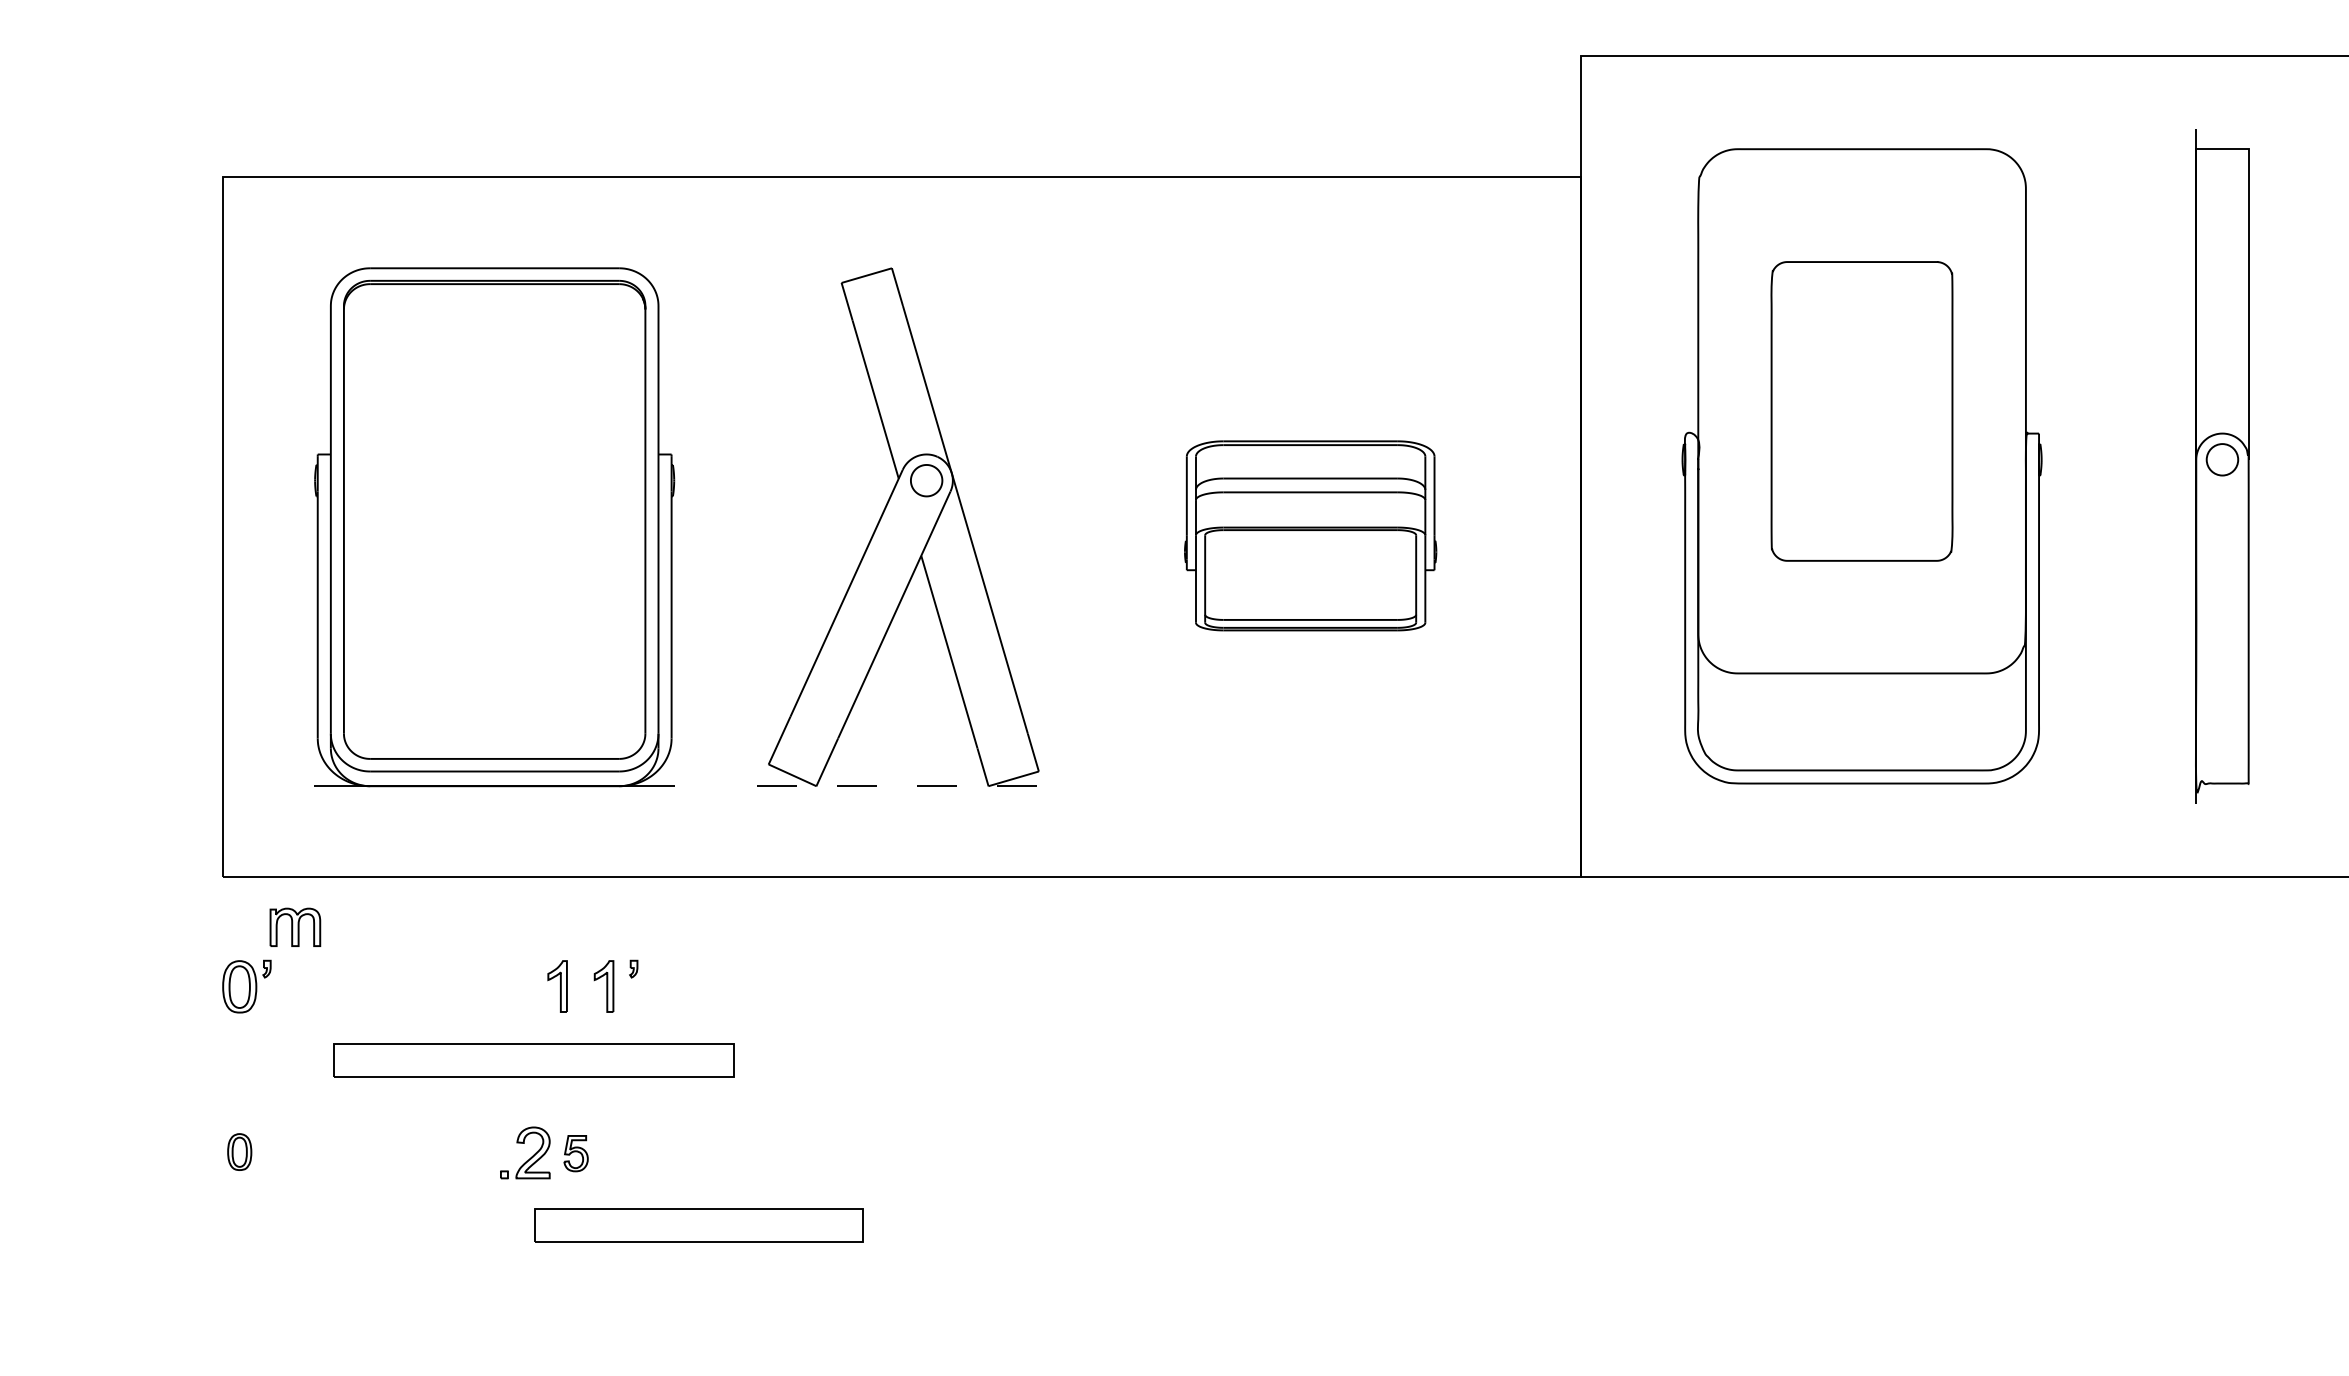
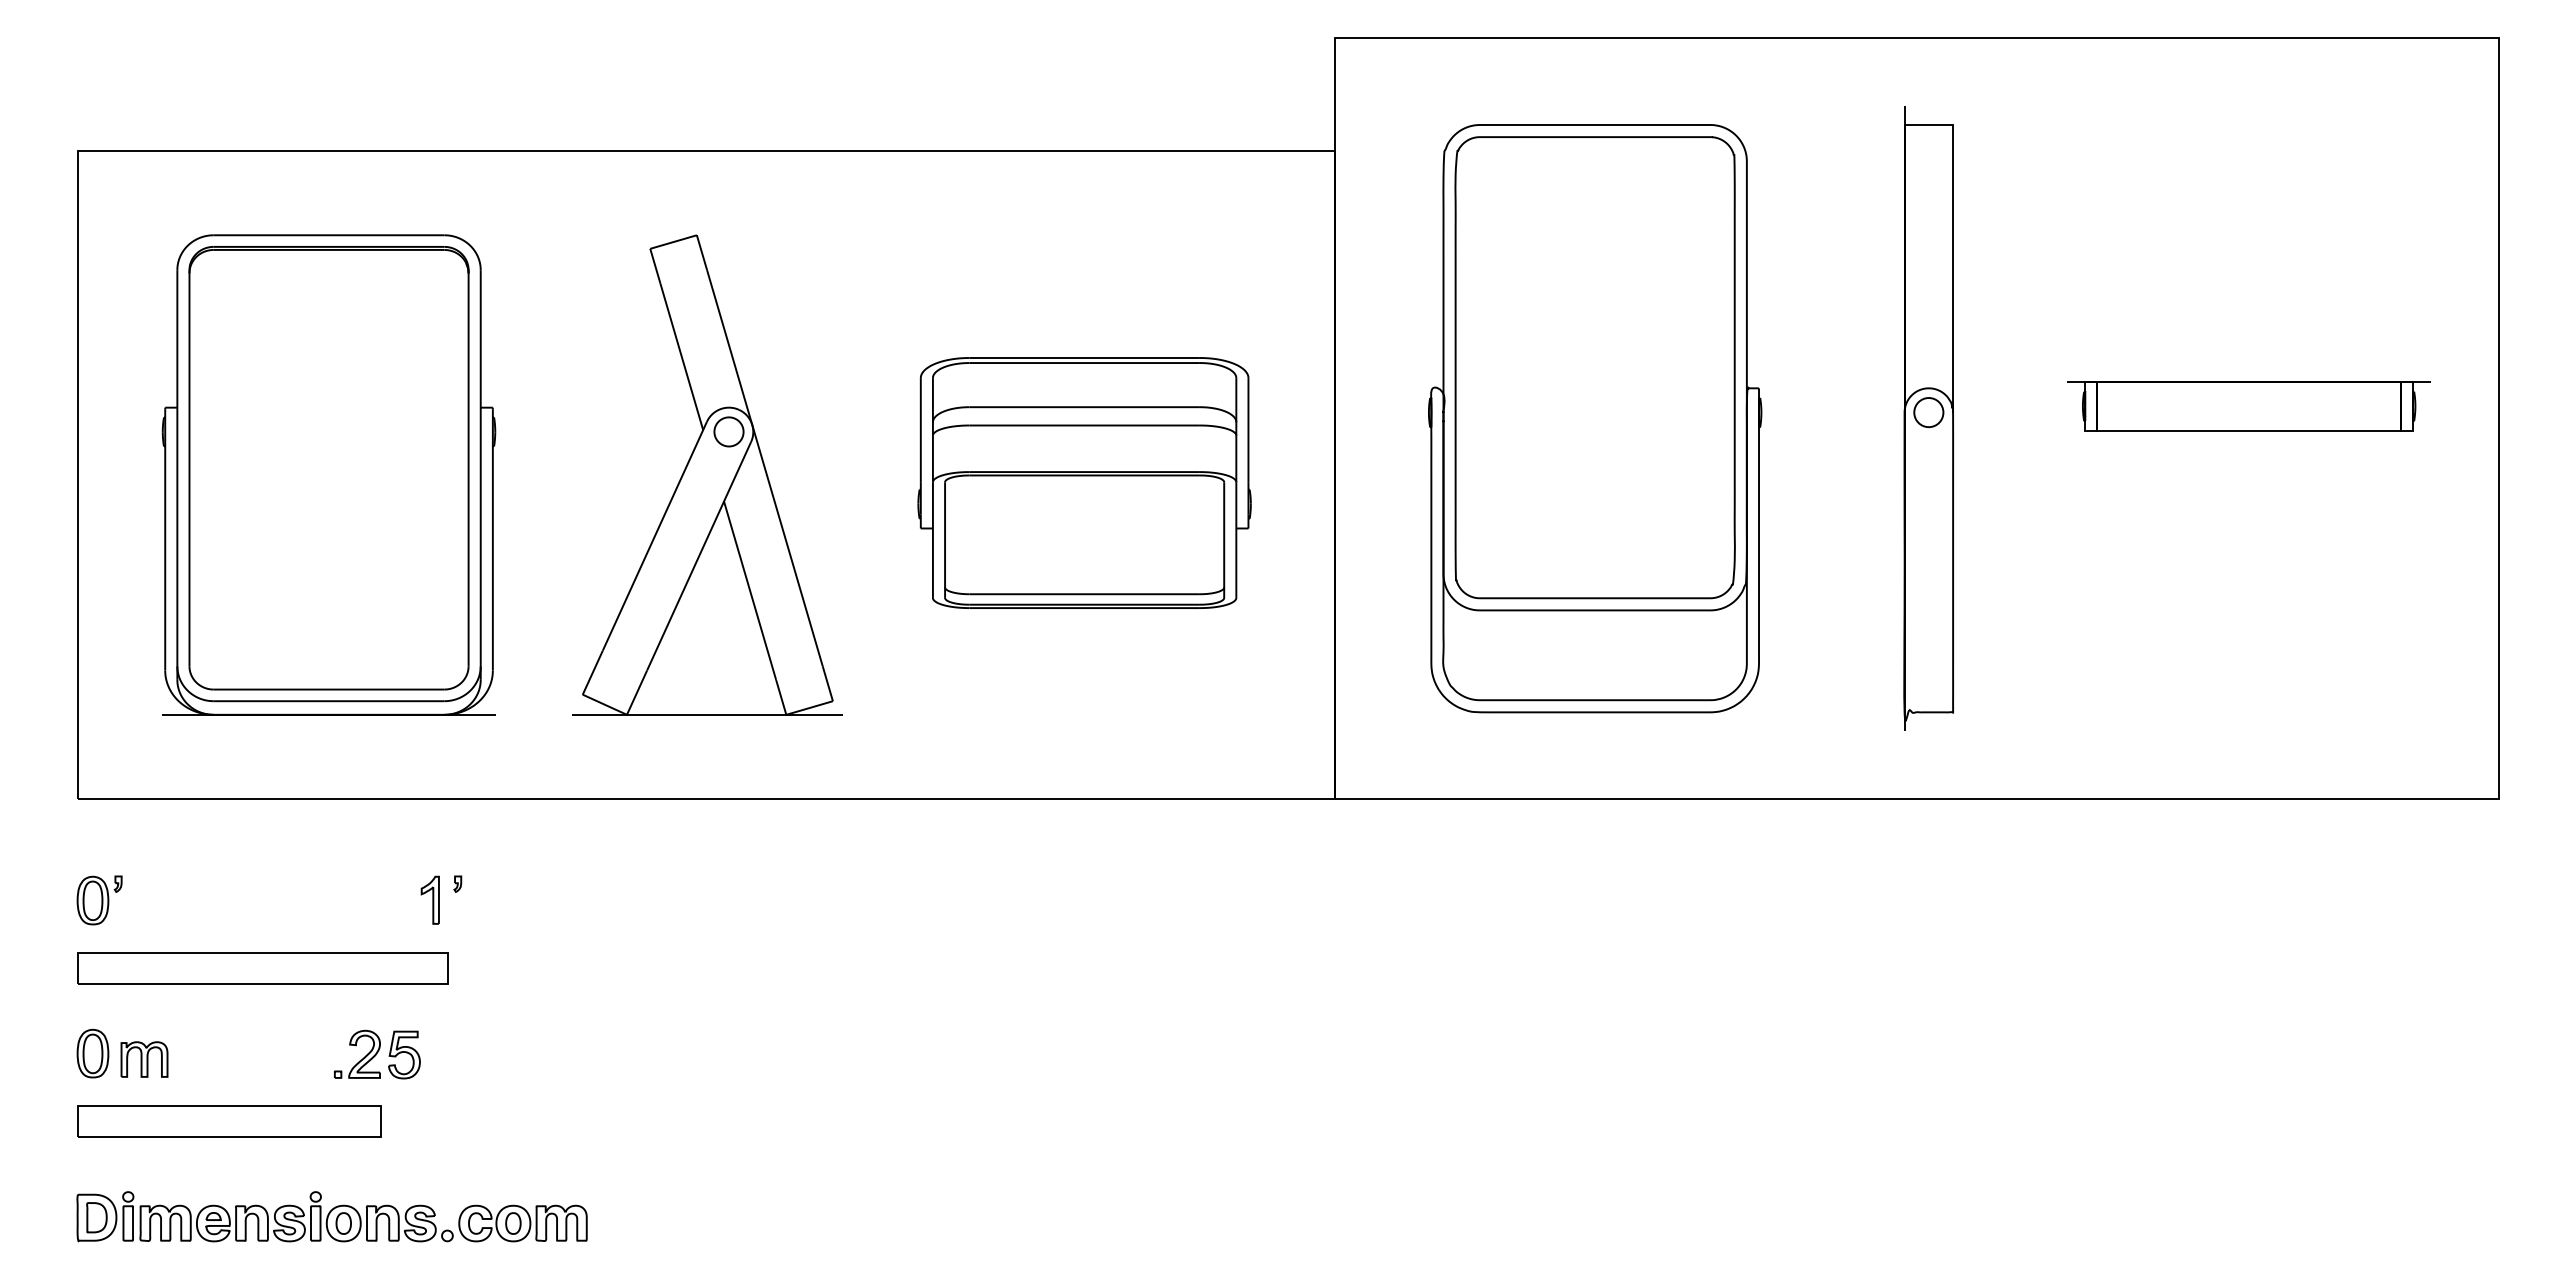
part: (1861, 411) -> (1594, 367), size x1.67
part: (1310, 535) -> (1084, 482), size x1.43
line: (903, 785) -> (707, 714), dashed -> solid
part: (295, 927) -> (144, 1059), moved
part: (556, 985) -> (386, 899), removed
part: (534, 1060) -> (262, 968), moved
part: (239, 1151) -> (92, 1053), size x1.43
part: (576, 1153) -> (404, 1054), size x1.43
part: (699, 1225) -> (229, 1121), moved
part: (497, 1328) -> (331, 1216), added

